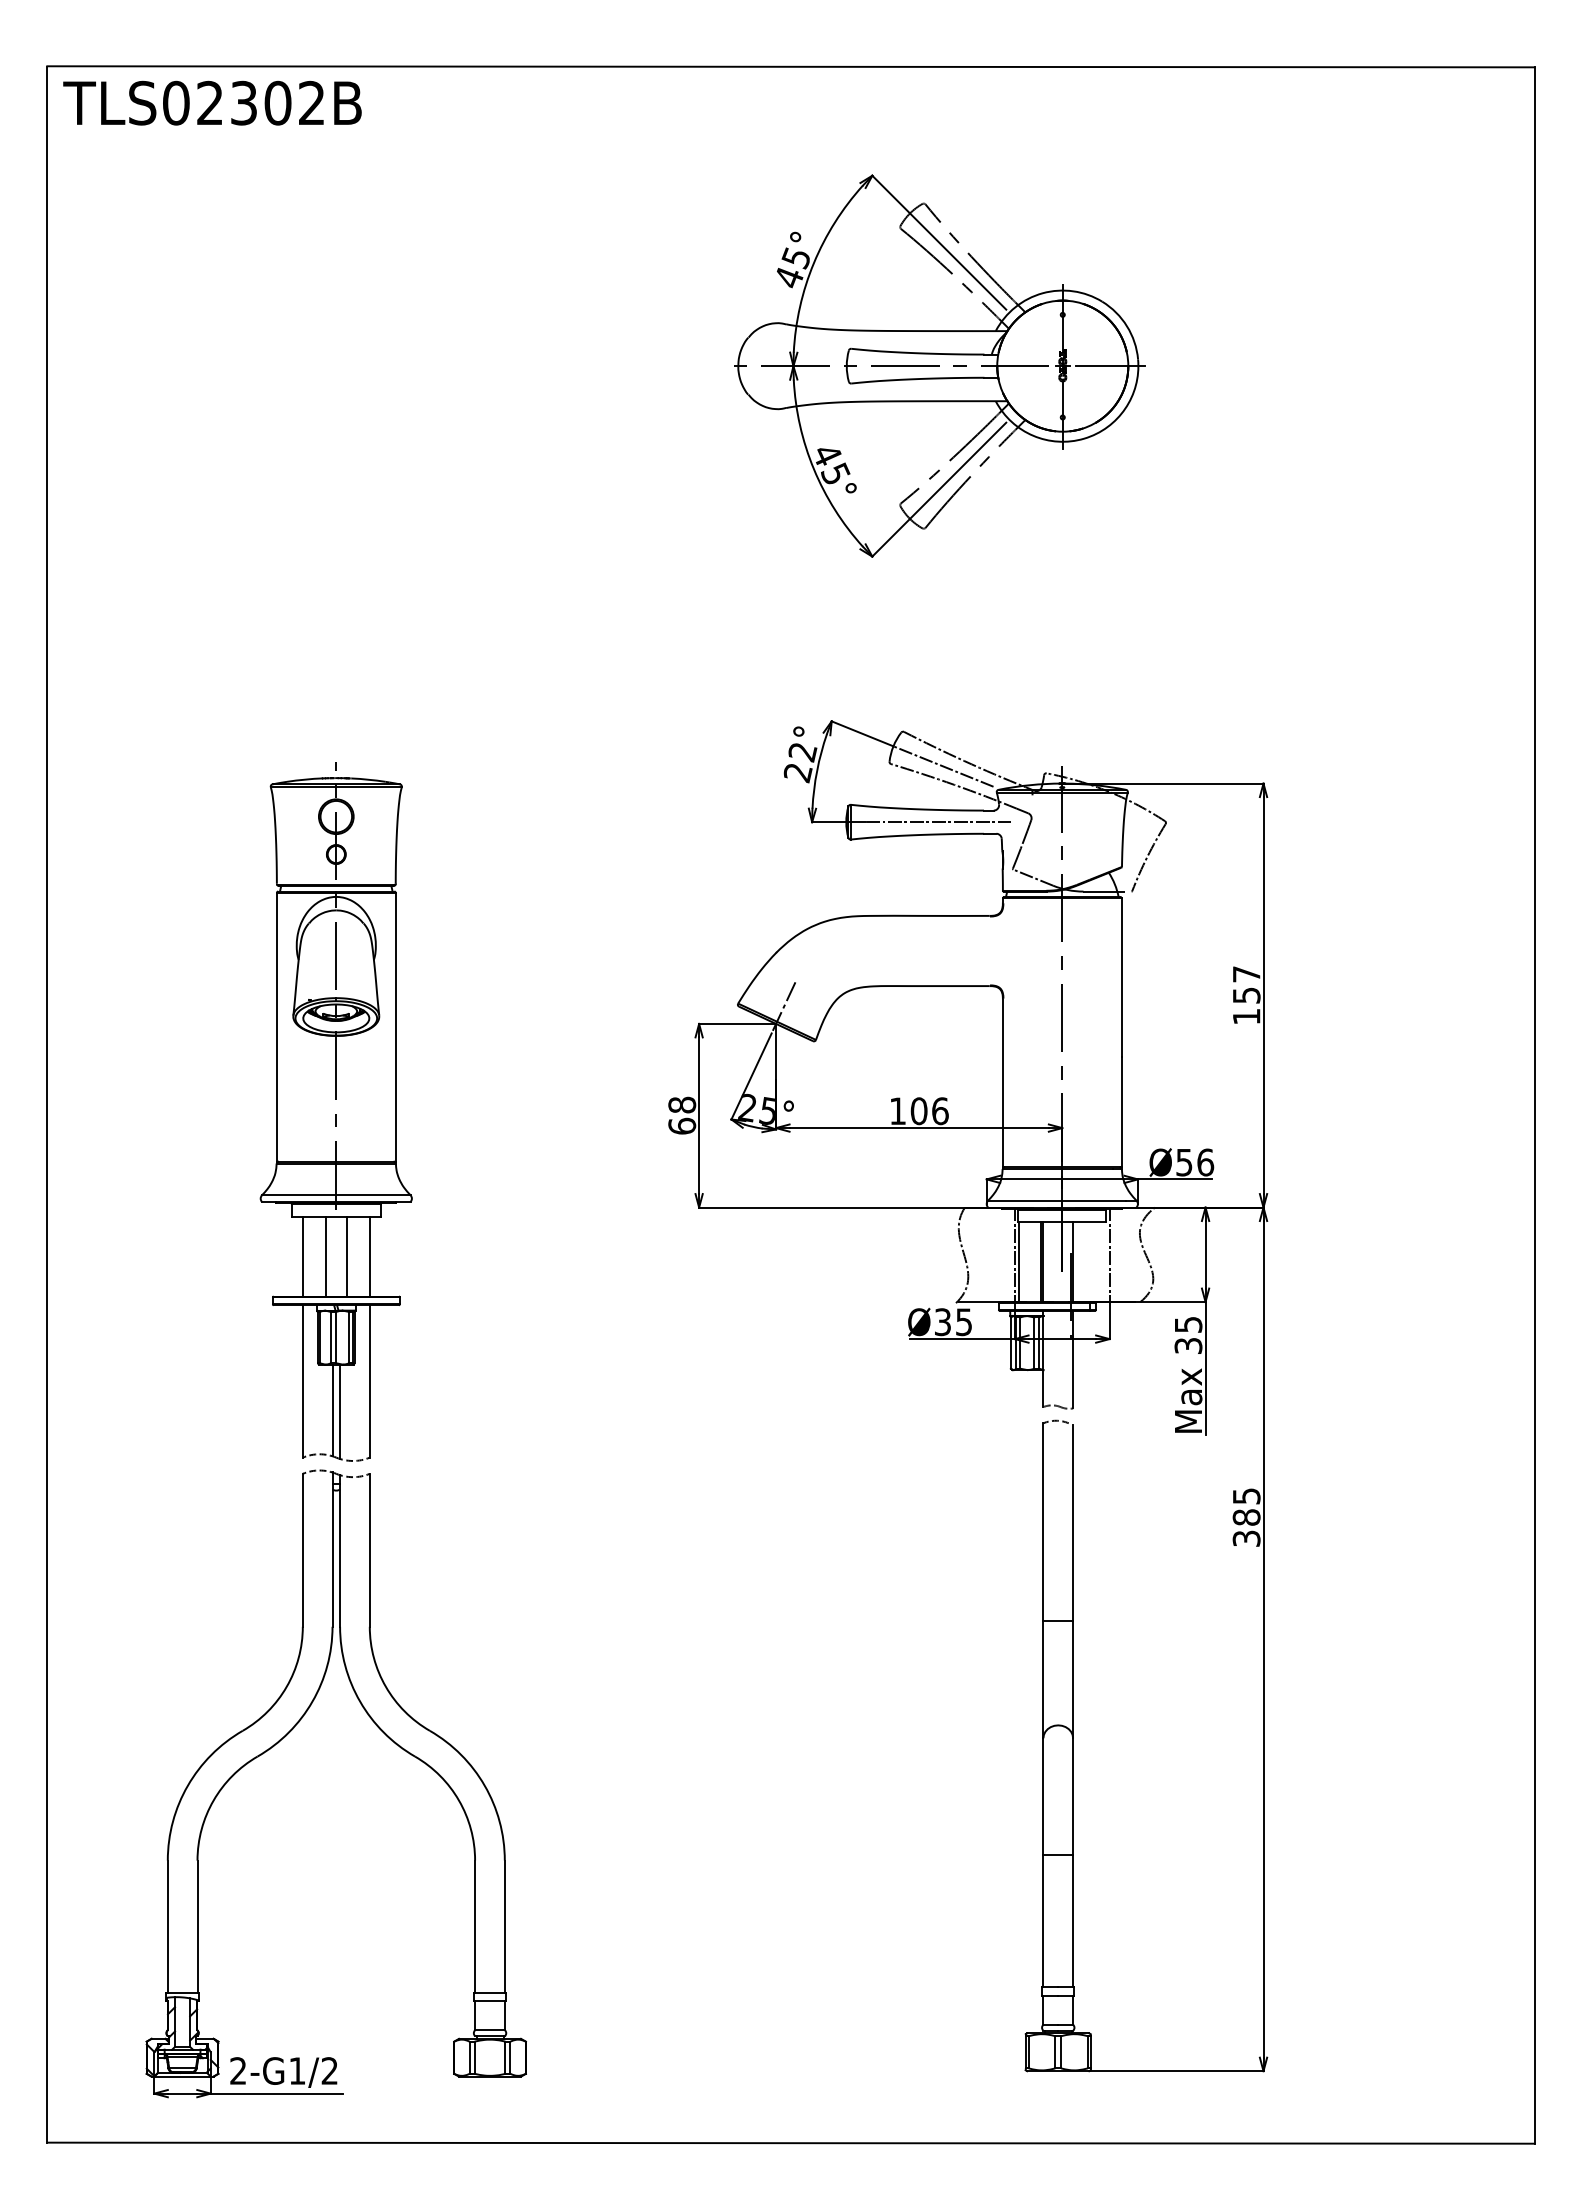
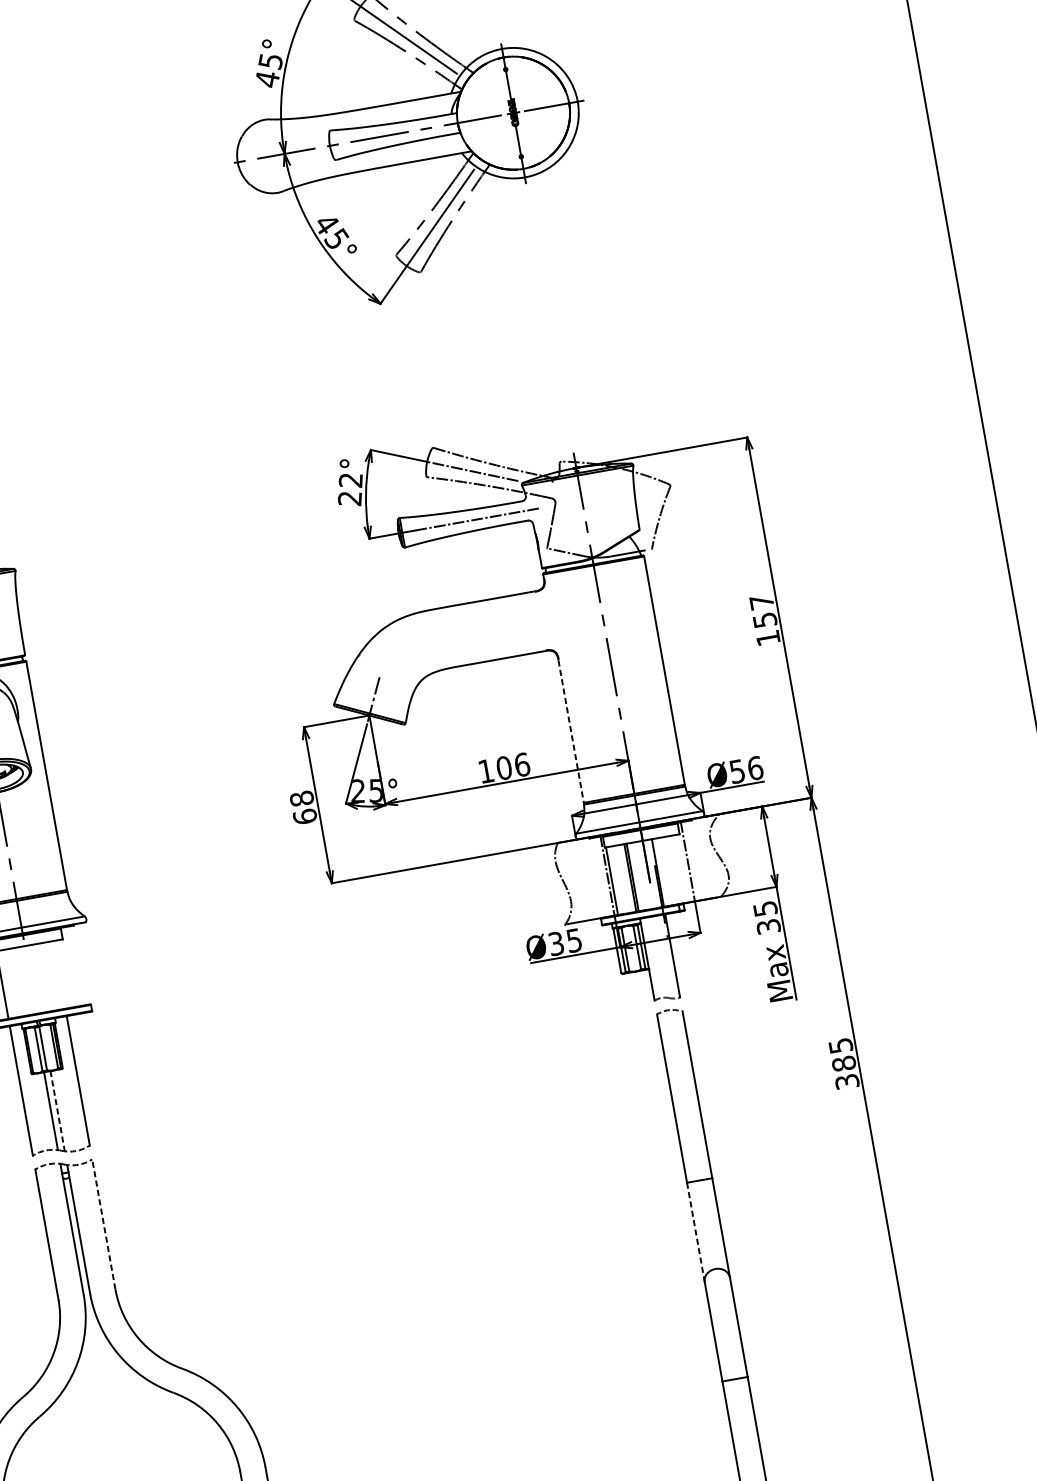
line: (1002, 1083) -> (570, 731), solid -> dashed
line: (325, 1256) -> (21, 981), removed
line: (347, 1256) -> (40, 978), removed
line: (369, 1256) -> (59, 974), removed
line: (340, 1412) -> (58, 1111), solid -> dashed
line: (369, 1549) -> (103, 1223), solid -> dashed
line: (1043, 1680) -> (696, 1233), solid -> dashed

